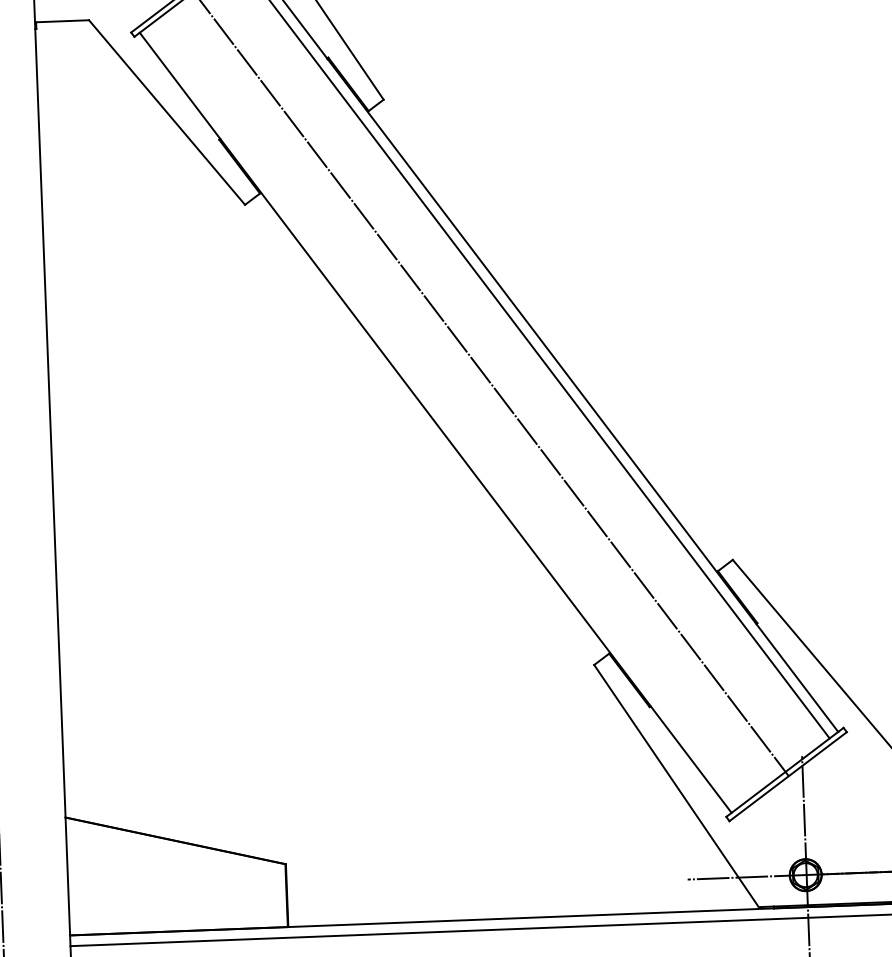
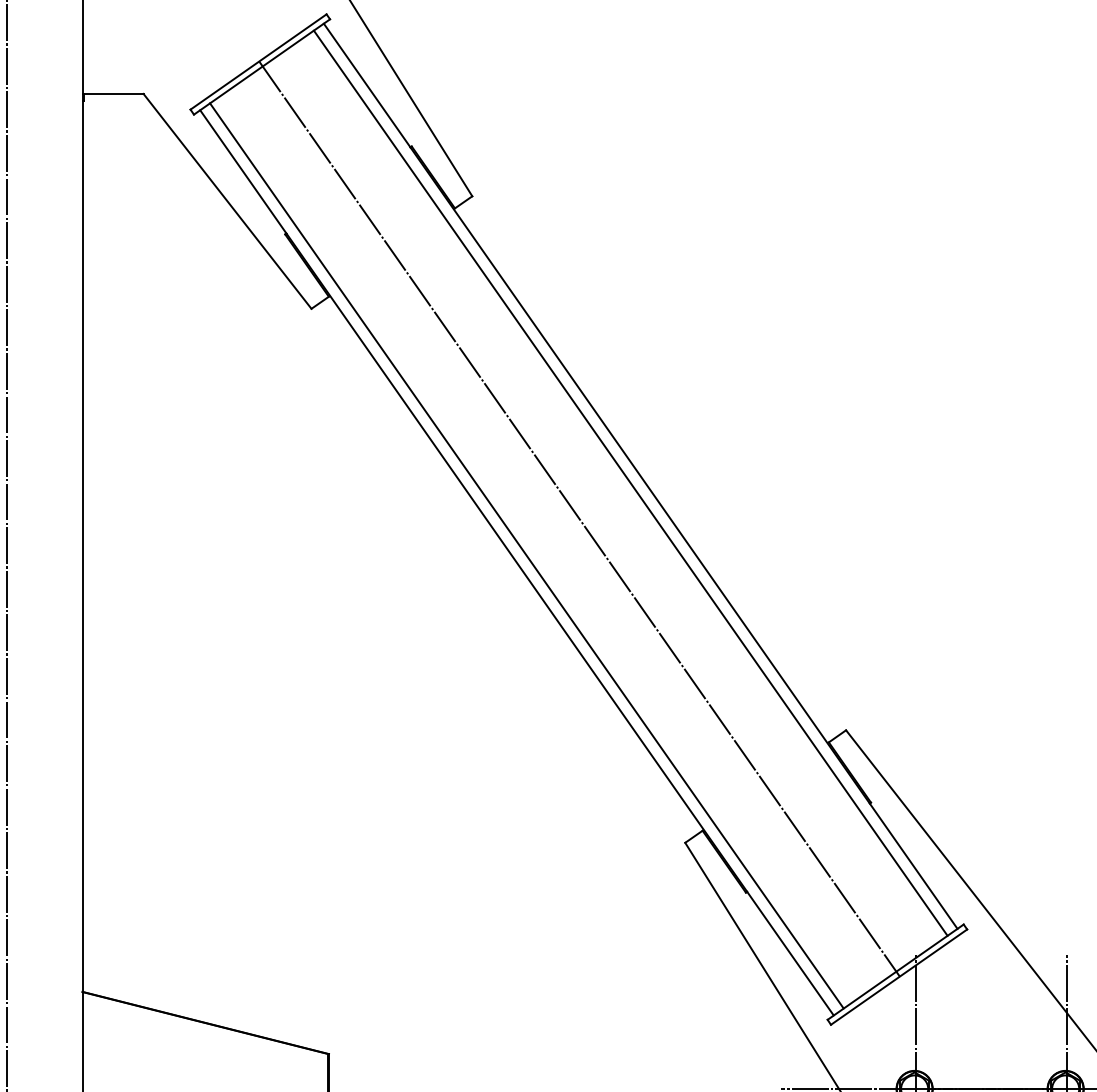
line: (443, 415) -> (526, 555), added

